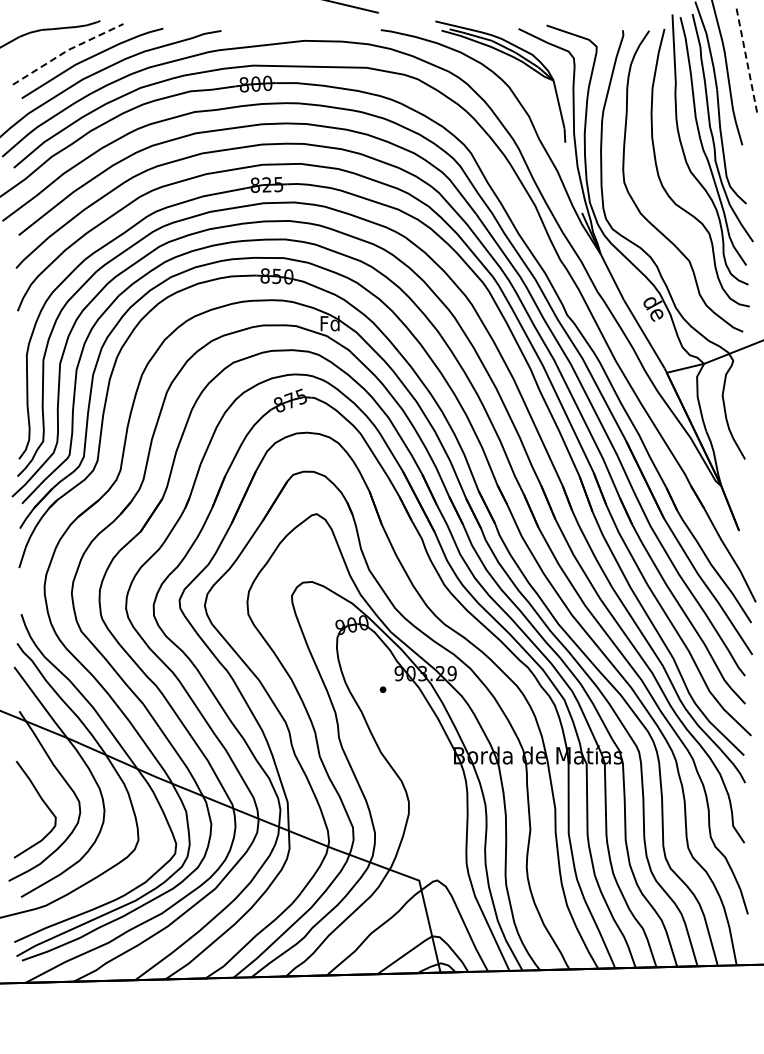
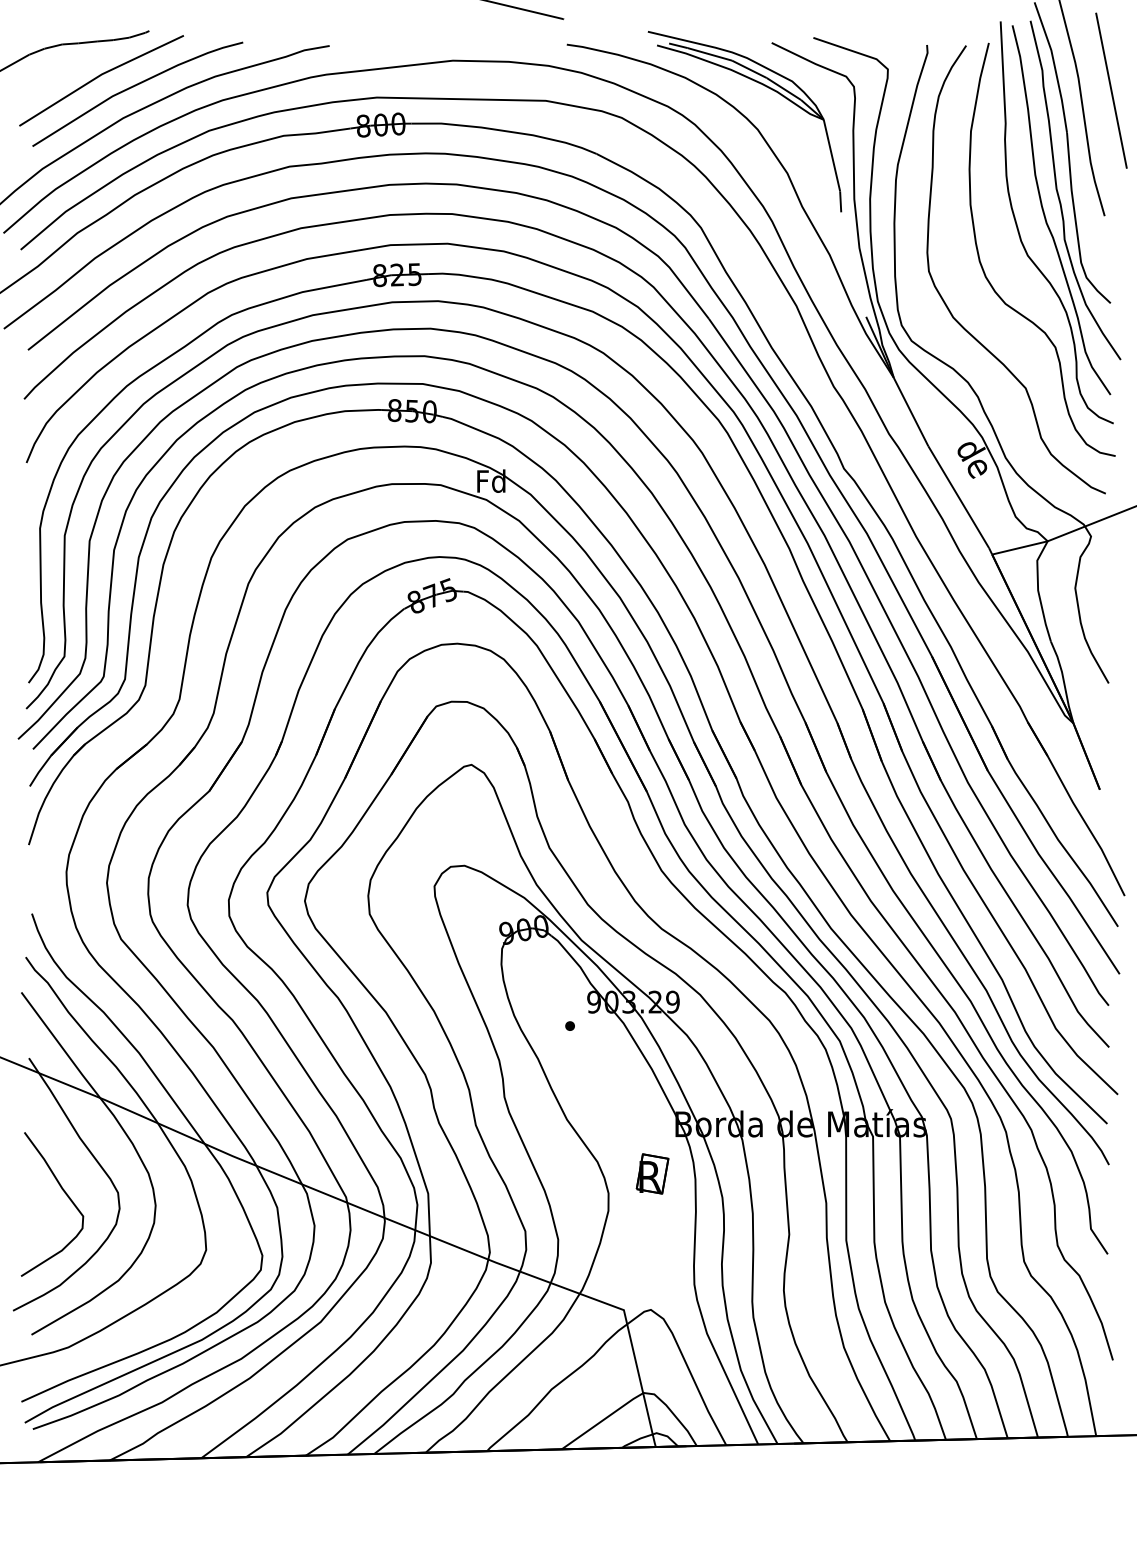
line: (66, 51) -> (99, 76), dashed -> solid
line: (747, 61) -> (1112, 91), dashed -> solid
part: (438, 788) -> (652, 1173), added

